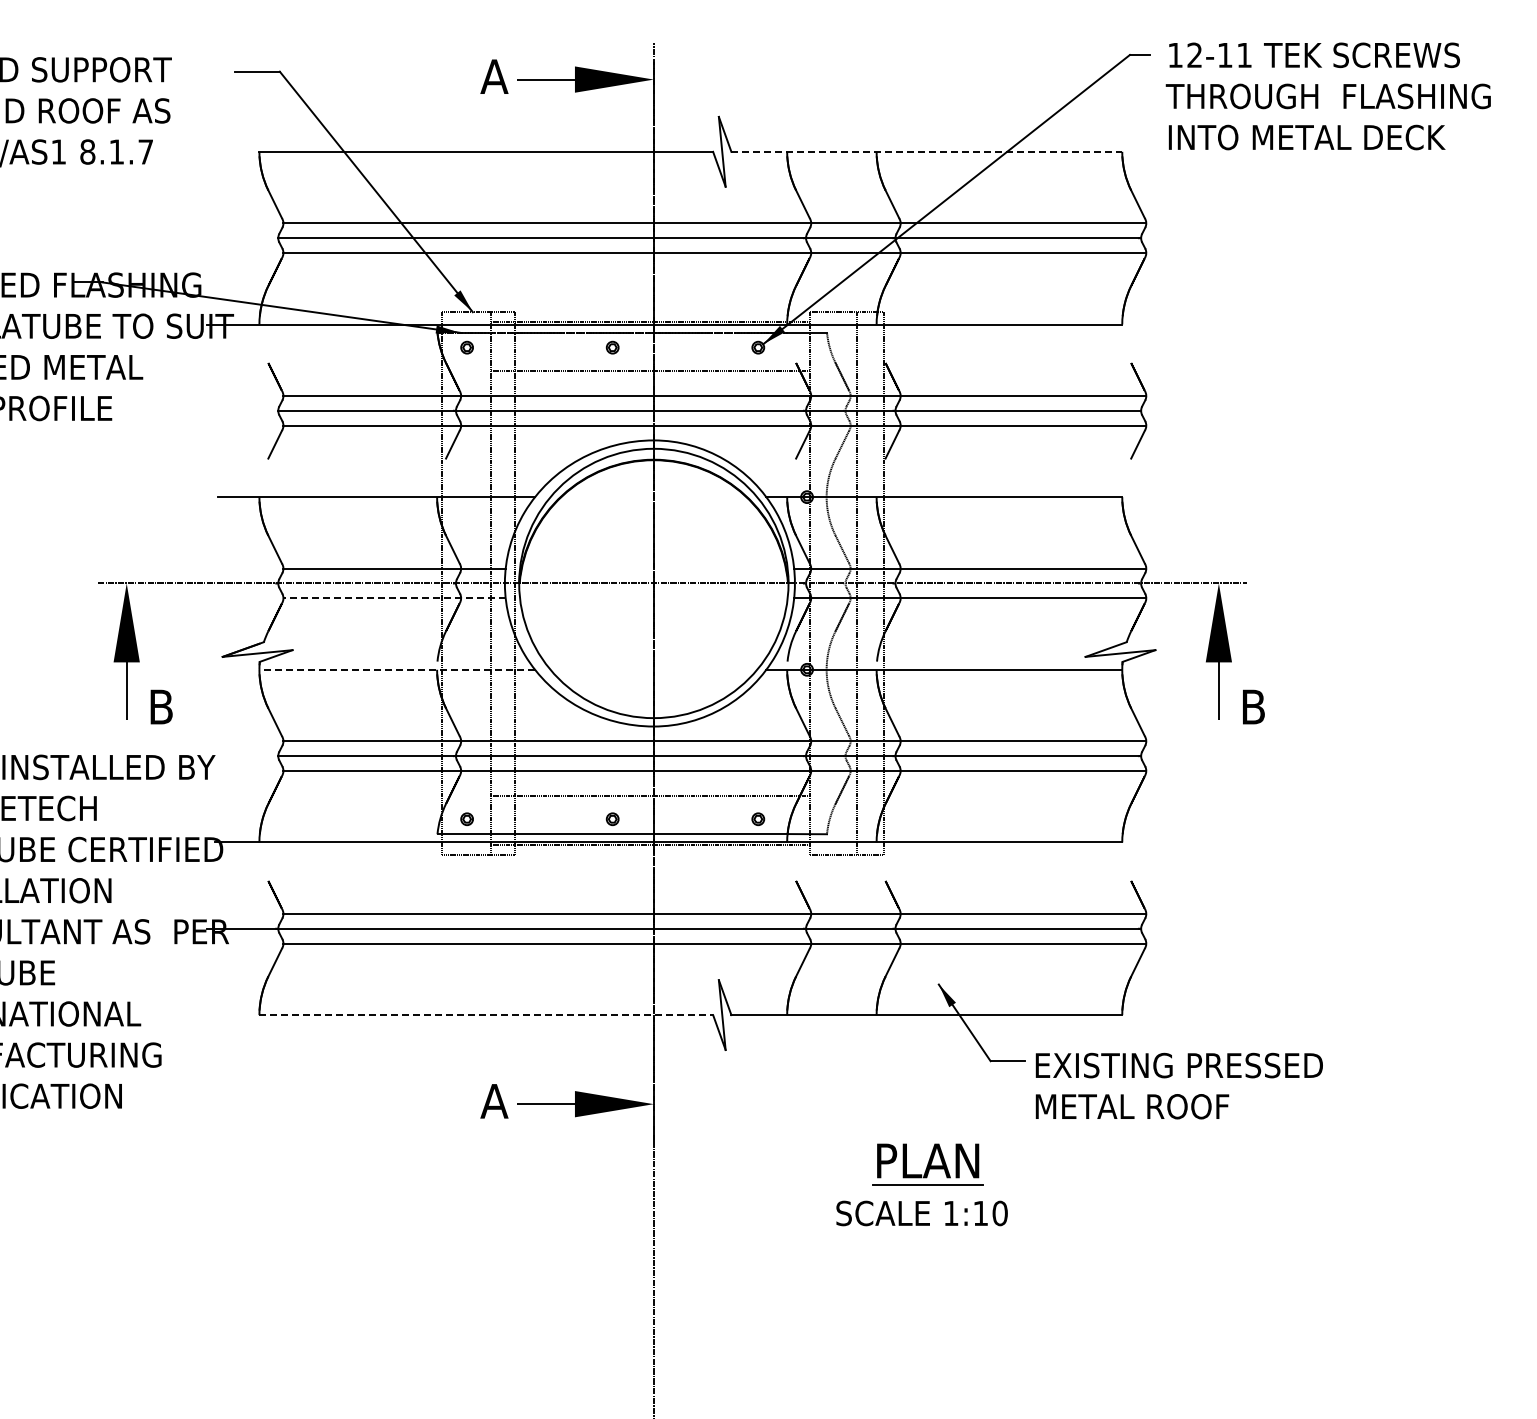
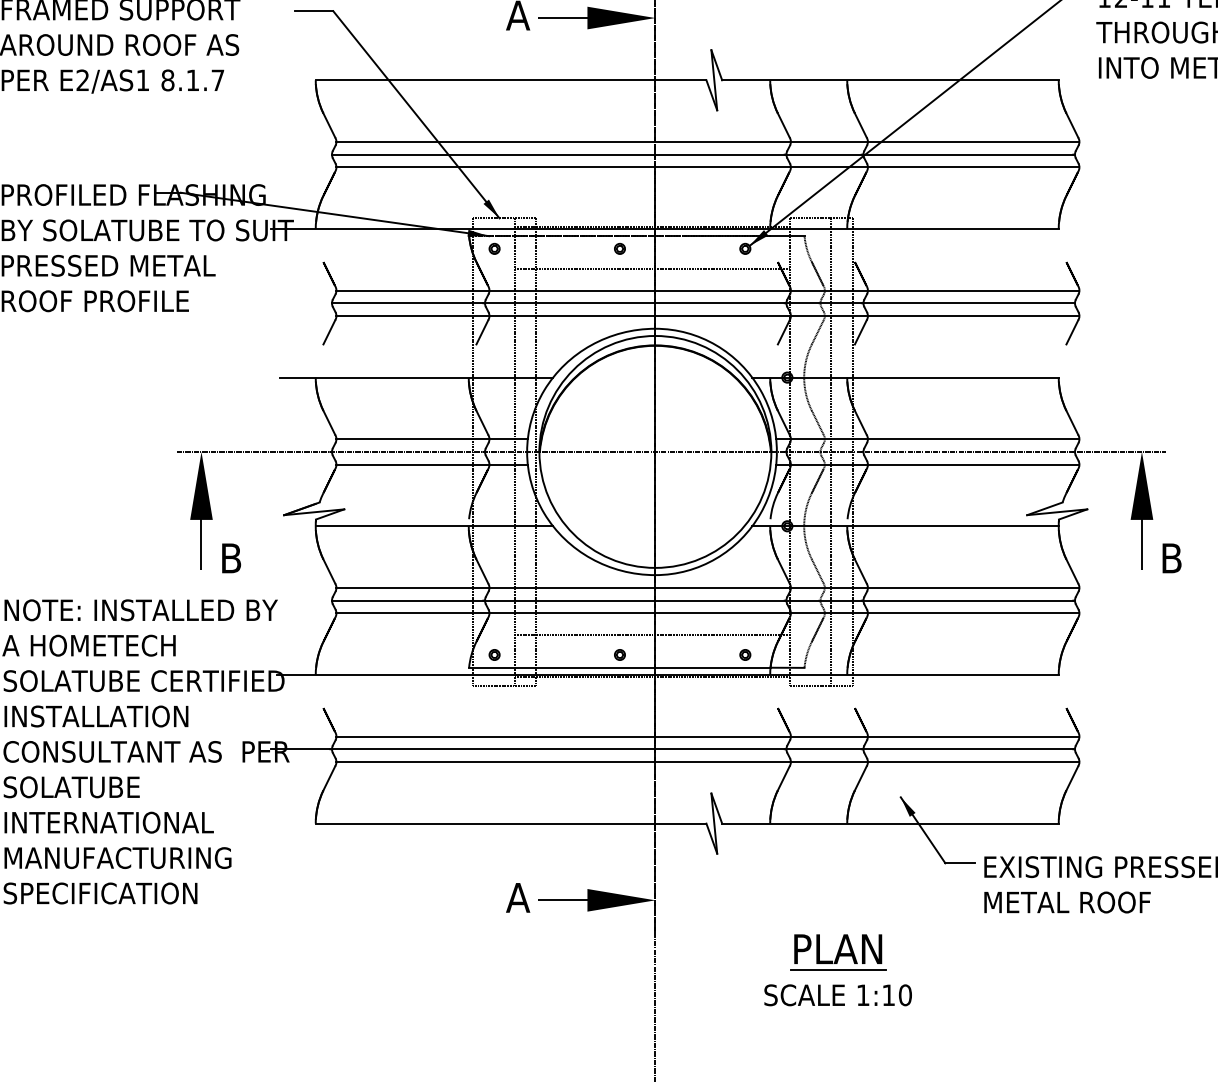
line: (927, 151) -> (891, 79), dashed -> solid
line: (394, 598) -> (432, 464), dashed -> solid
line: (397, 669) -> (434, 526), dashed -> solid
line: (486, 1015) -> (511, 823), dashed -> solid
part: (927, 1164) -> (837, 952), moved
text: (921, 1213) -> (837, 995), moved

